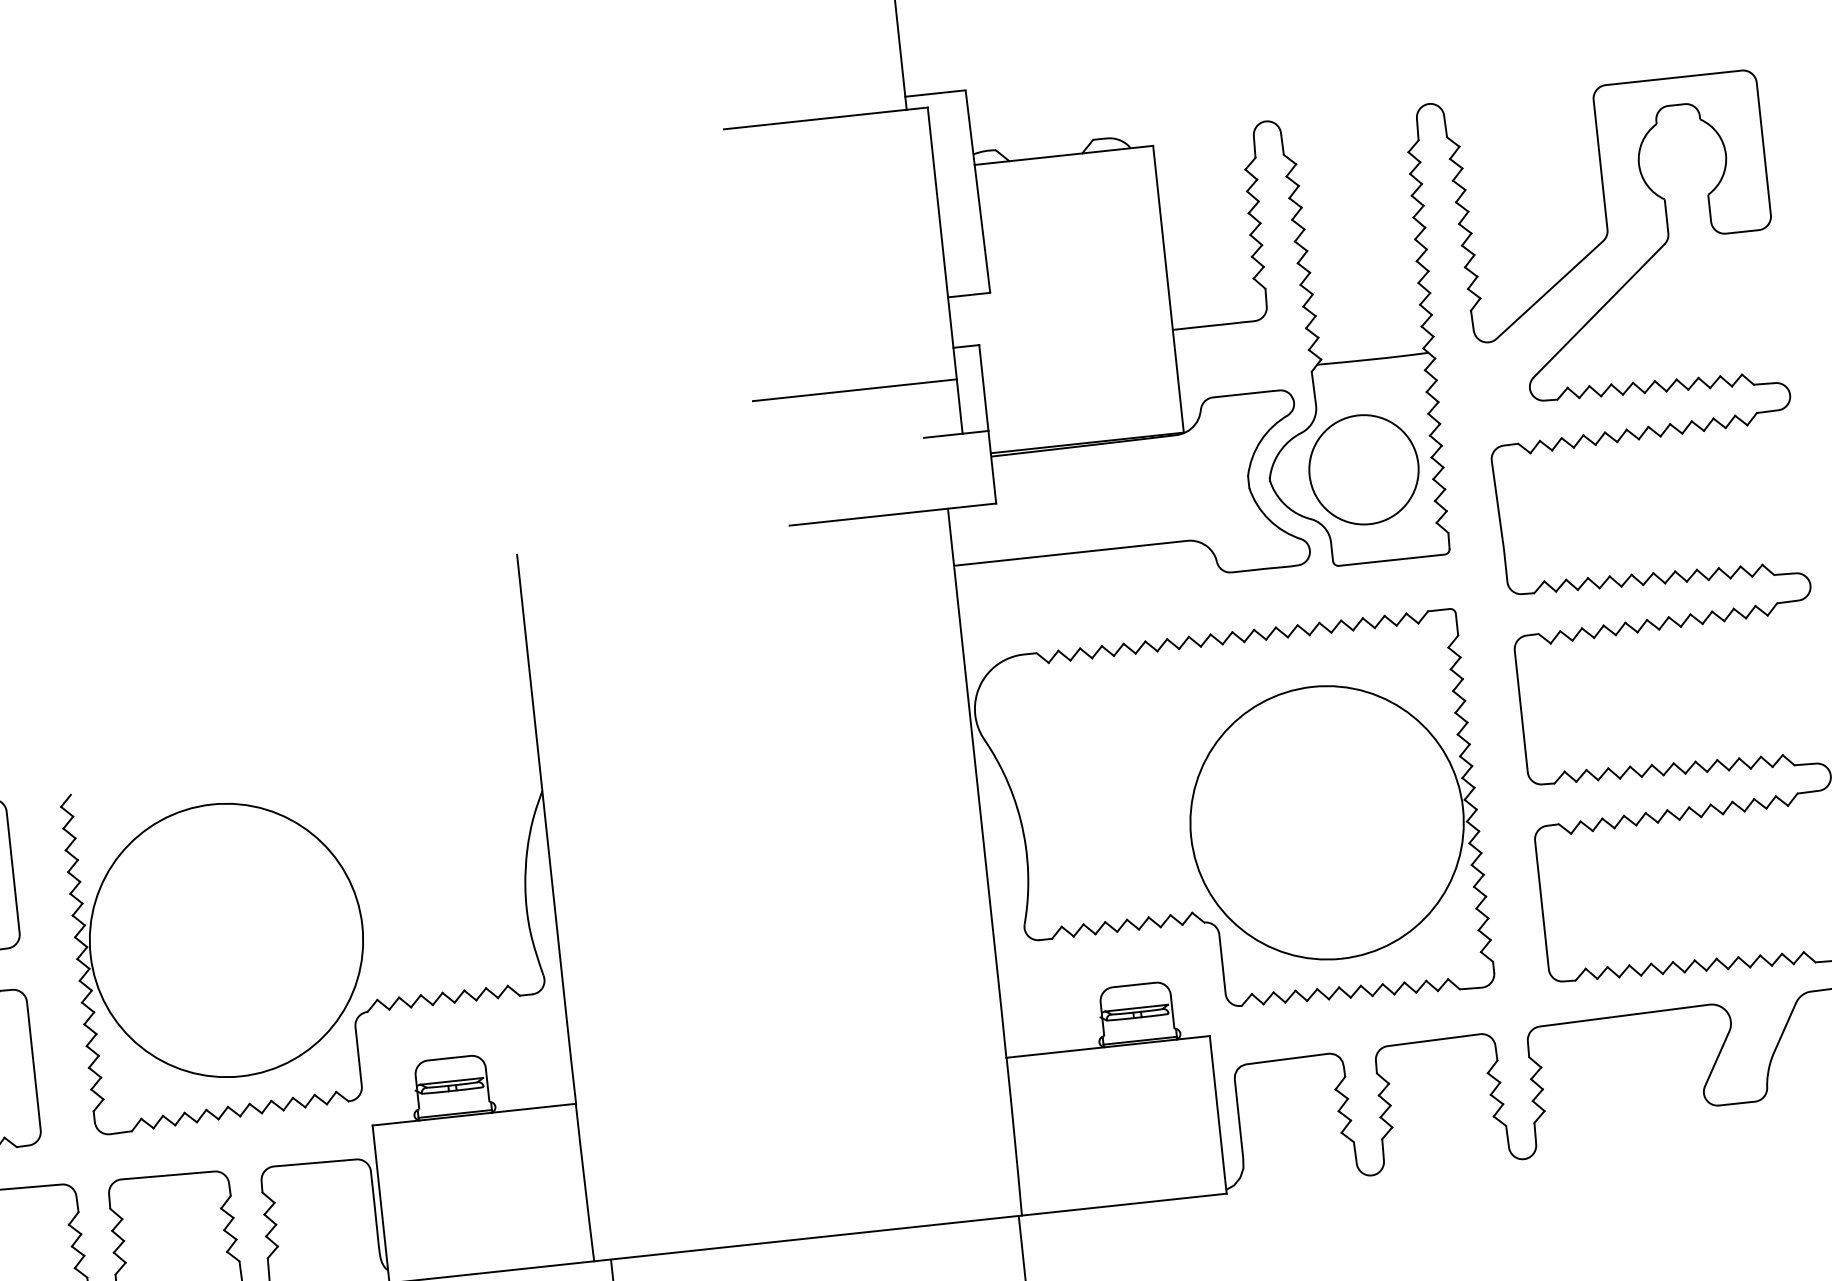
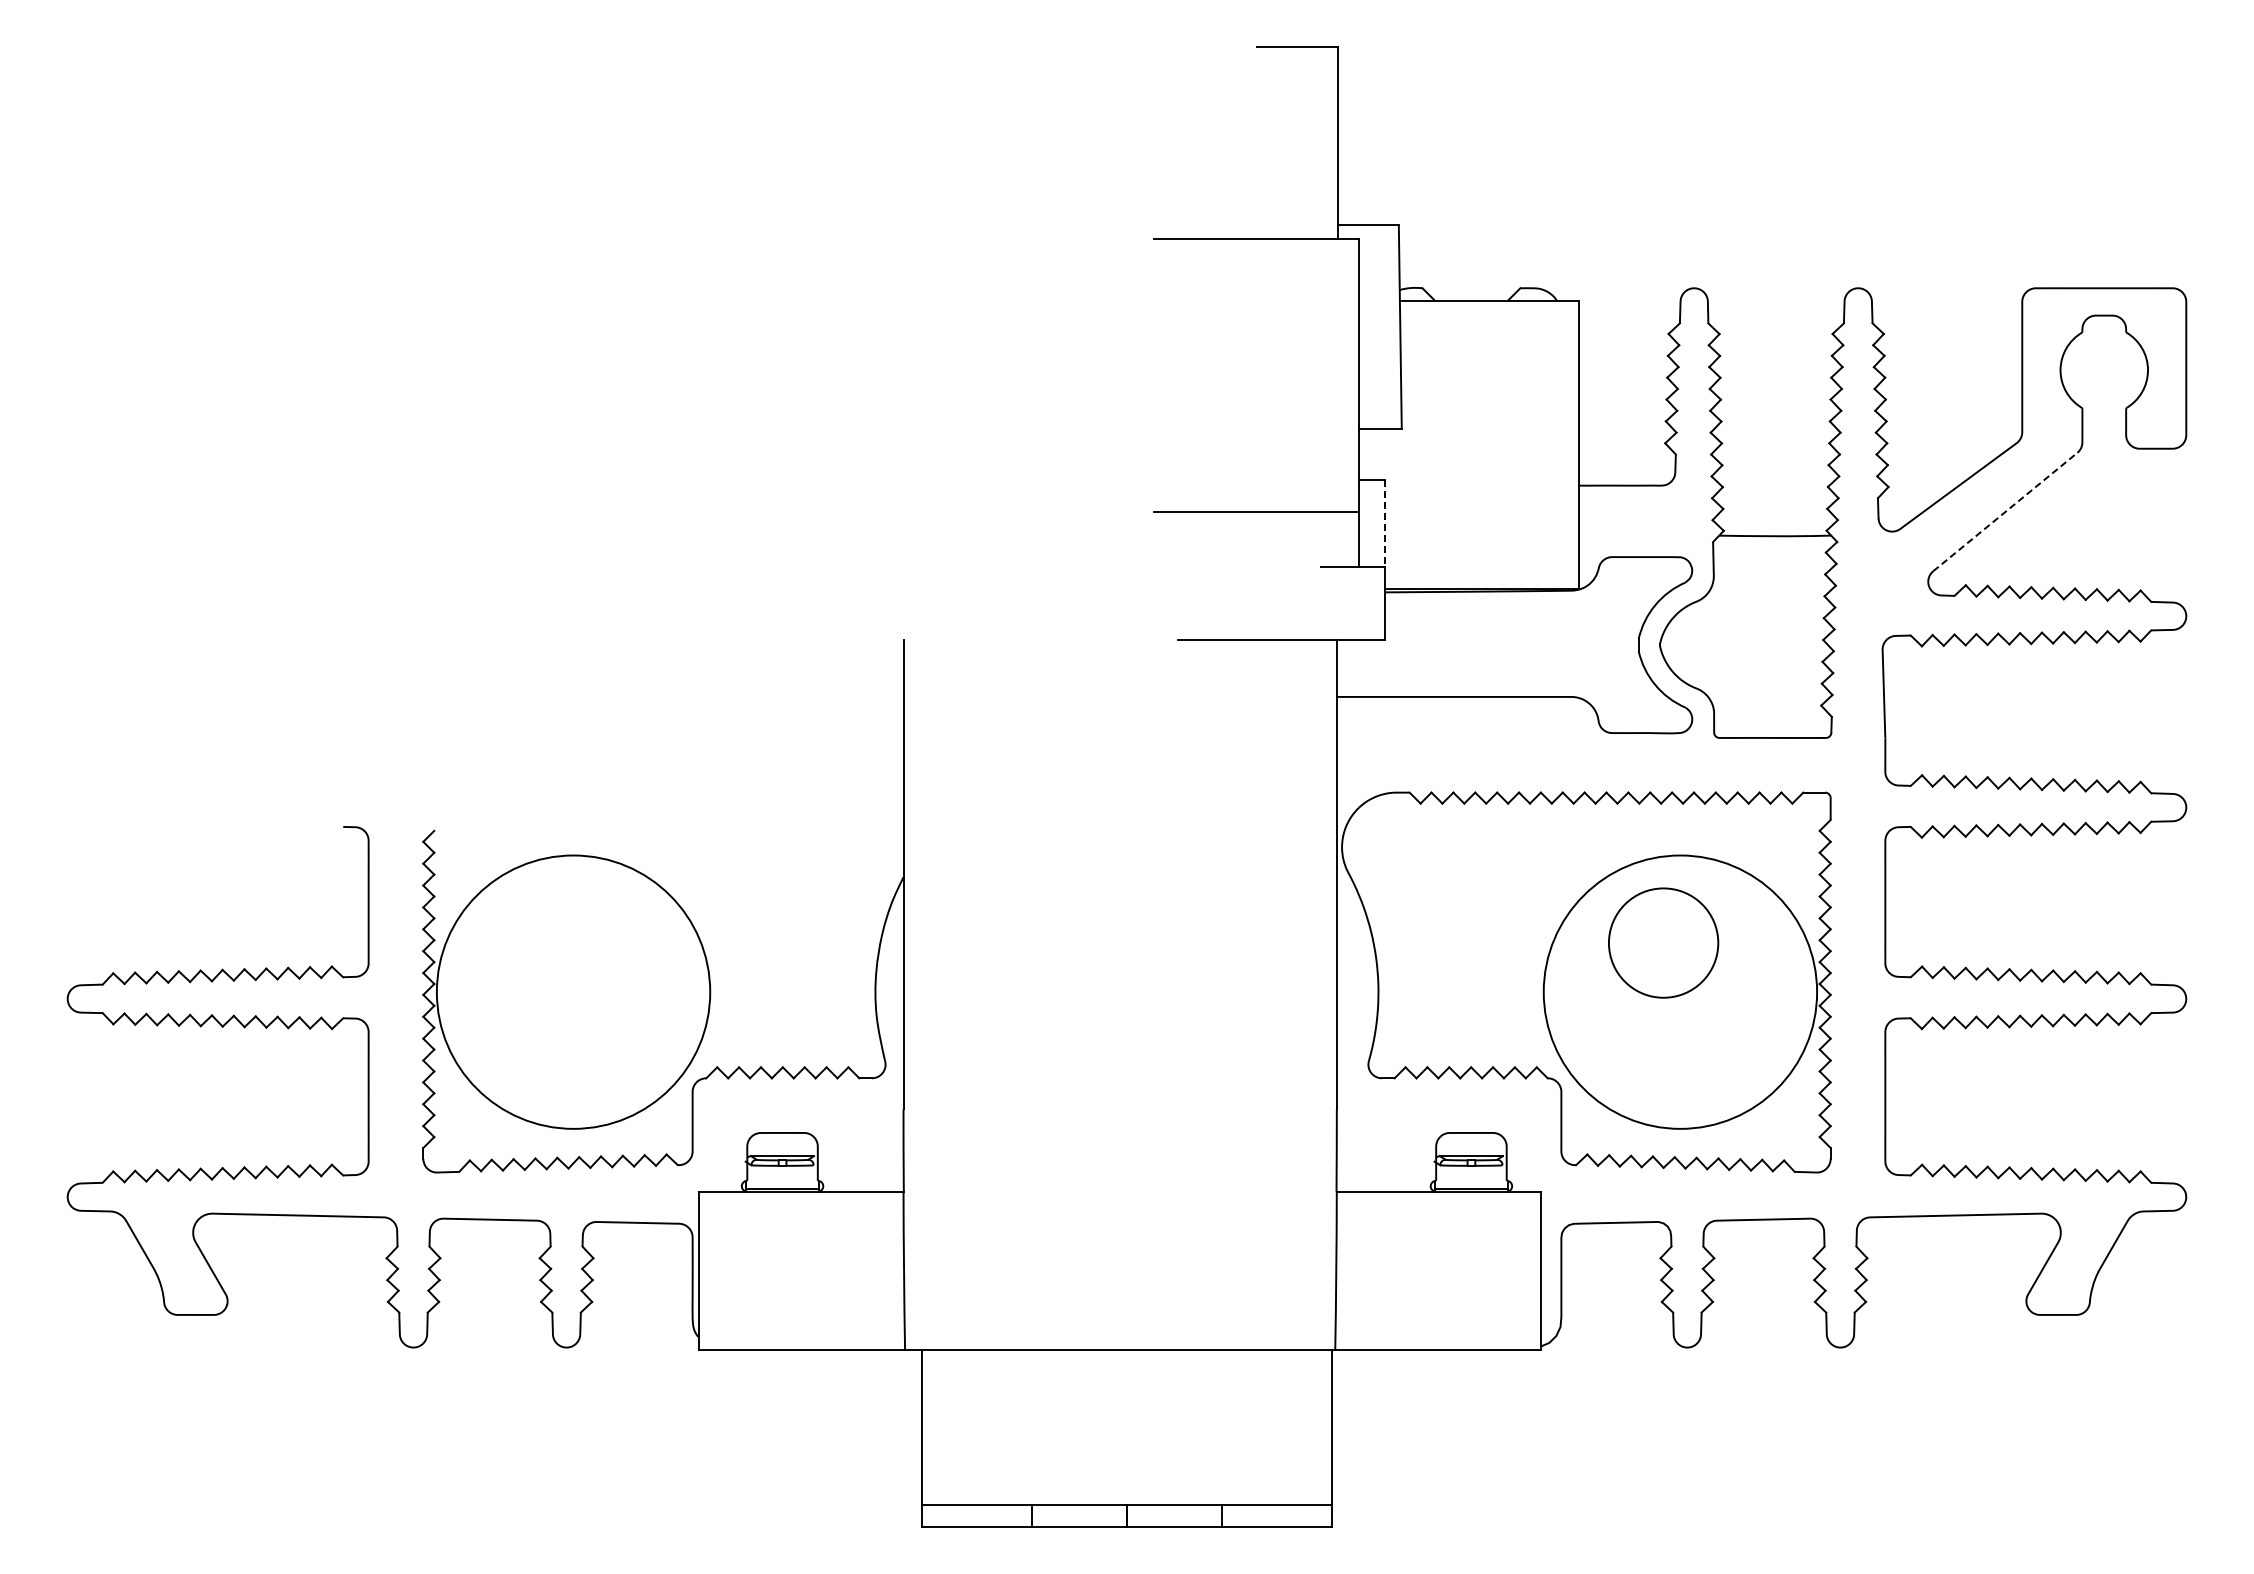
line: (1599, 310) -> (2005, 511), solid -> dashed
line: (984, 388) -> (1385, 523), solid -> dashed
circle: (1363, 469) -> (1663, 942), moved

